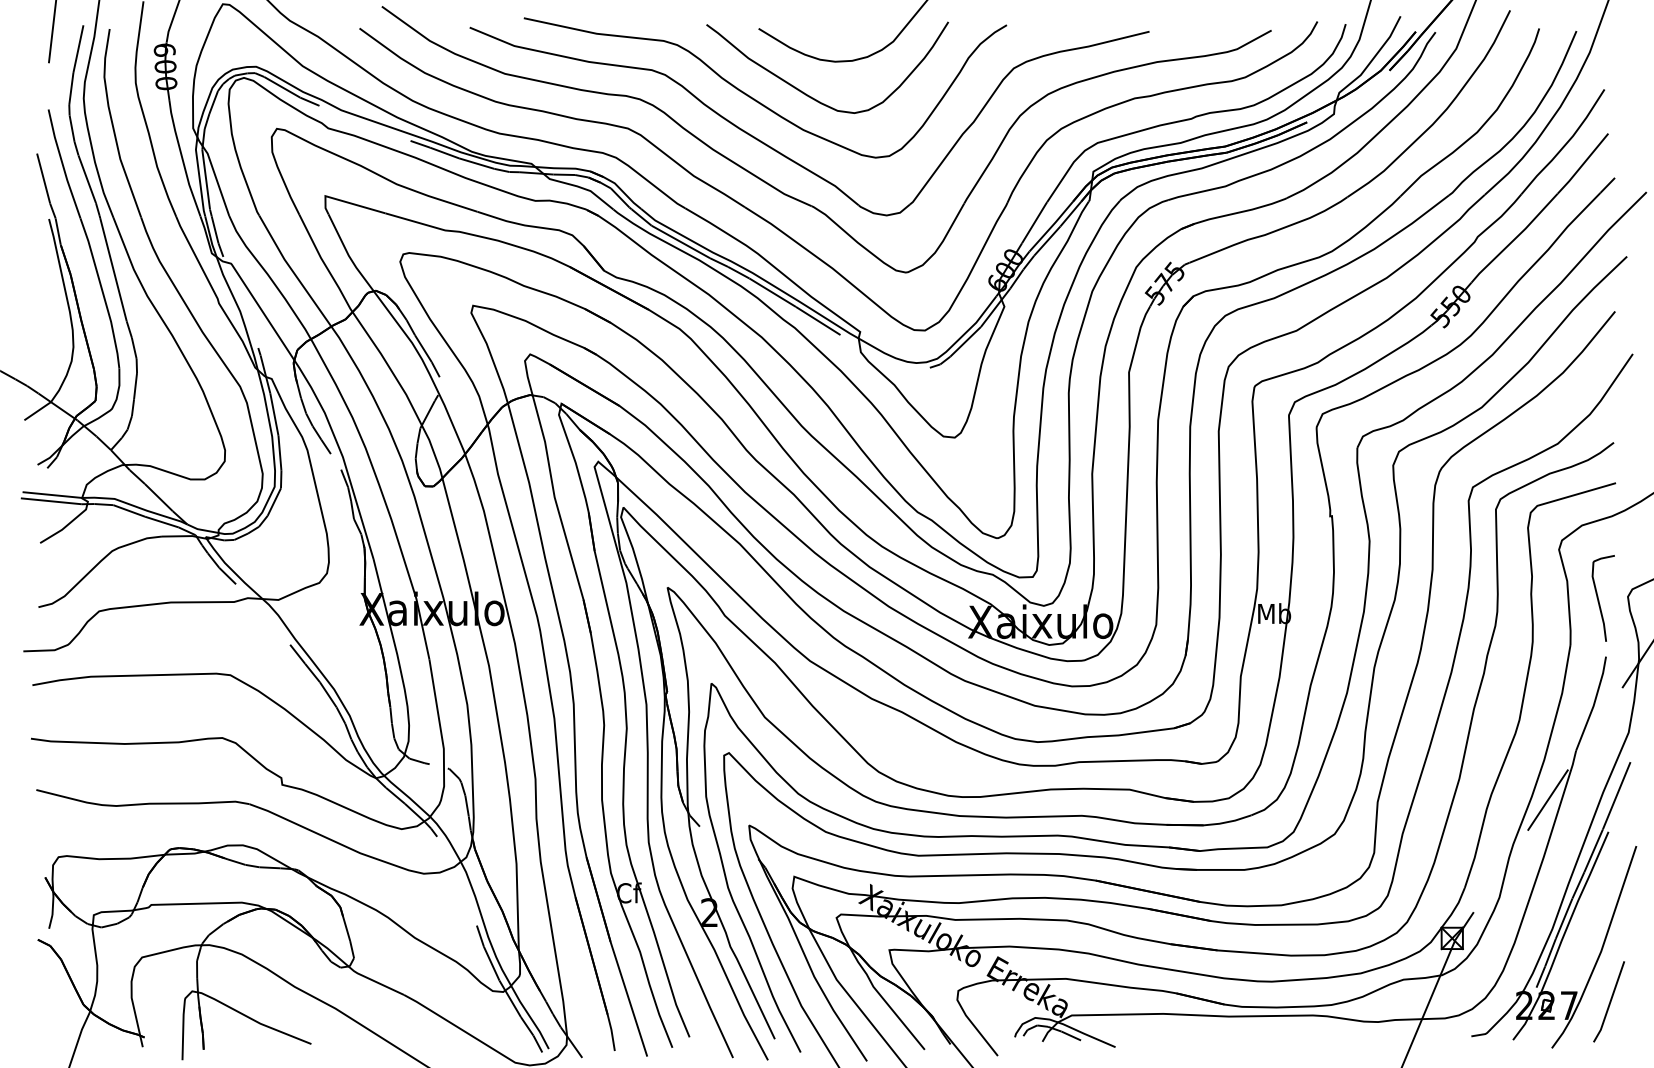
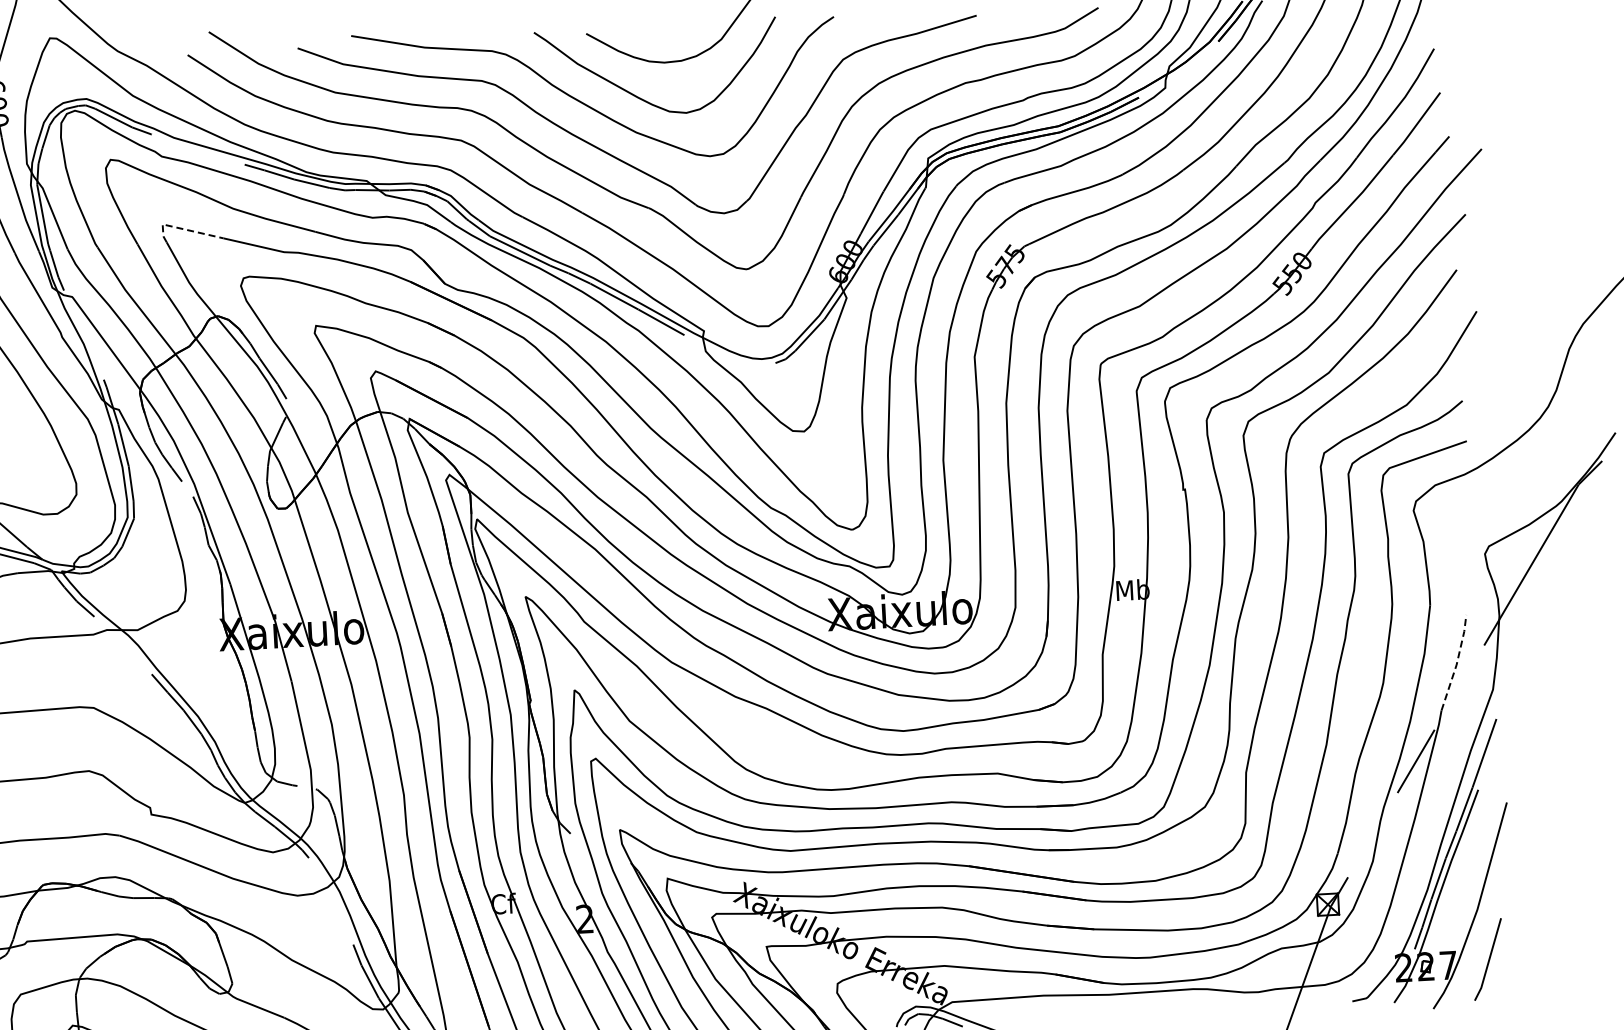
line: (345, 201) -> (182, 228), solid -> dashed
curve: (1599, 600) -> (1456, 559), removed
line: (1594, 704) -> (1457, 663), solid -> dashed

